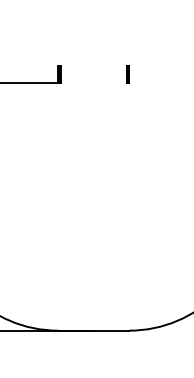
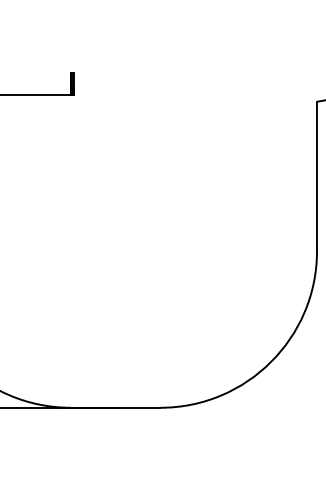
line: (127, 74) -> (158, 83), removed

